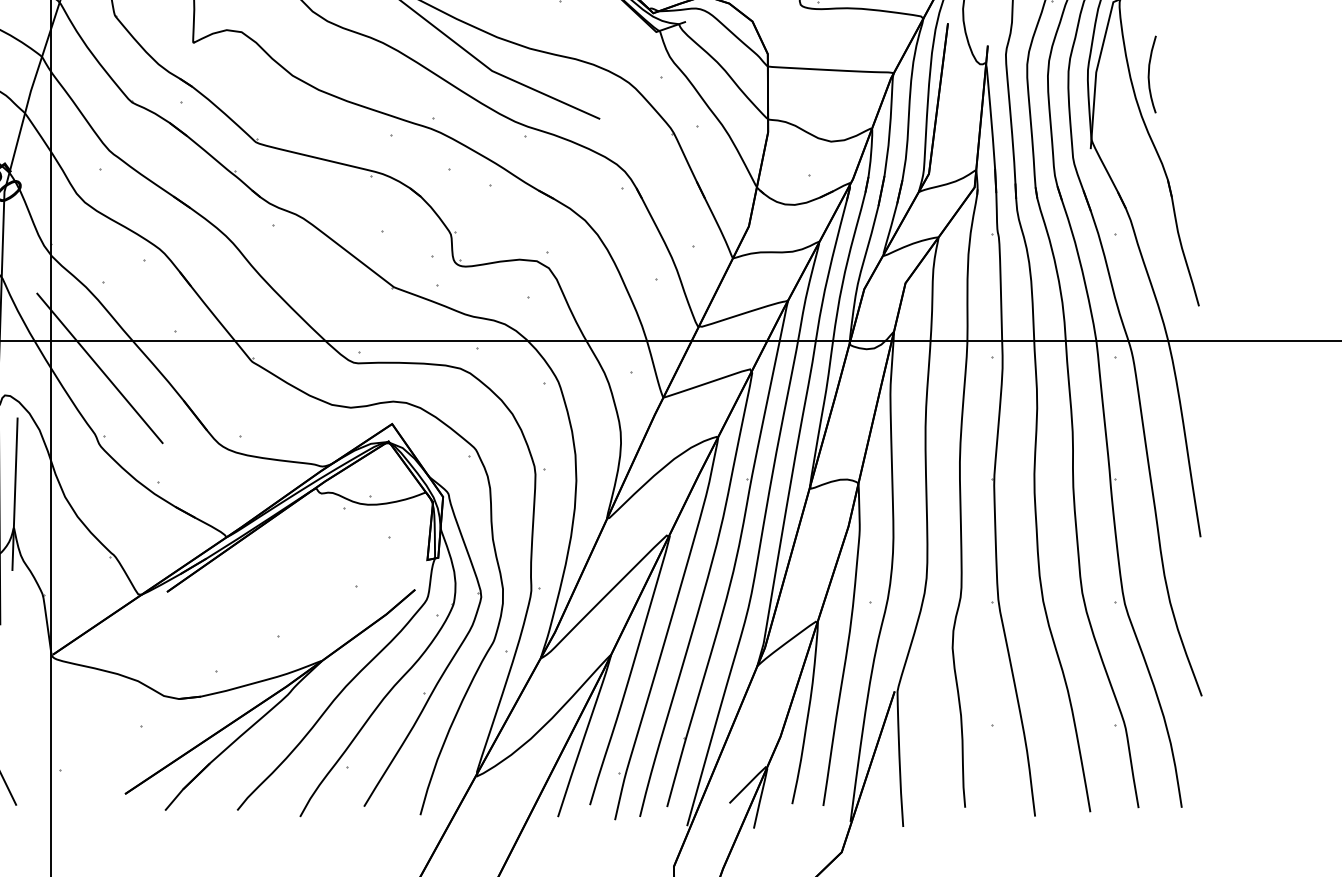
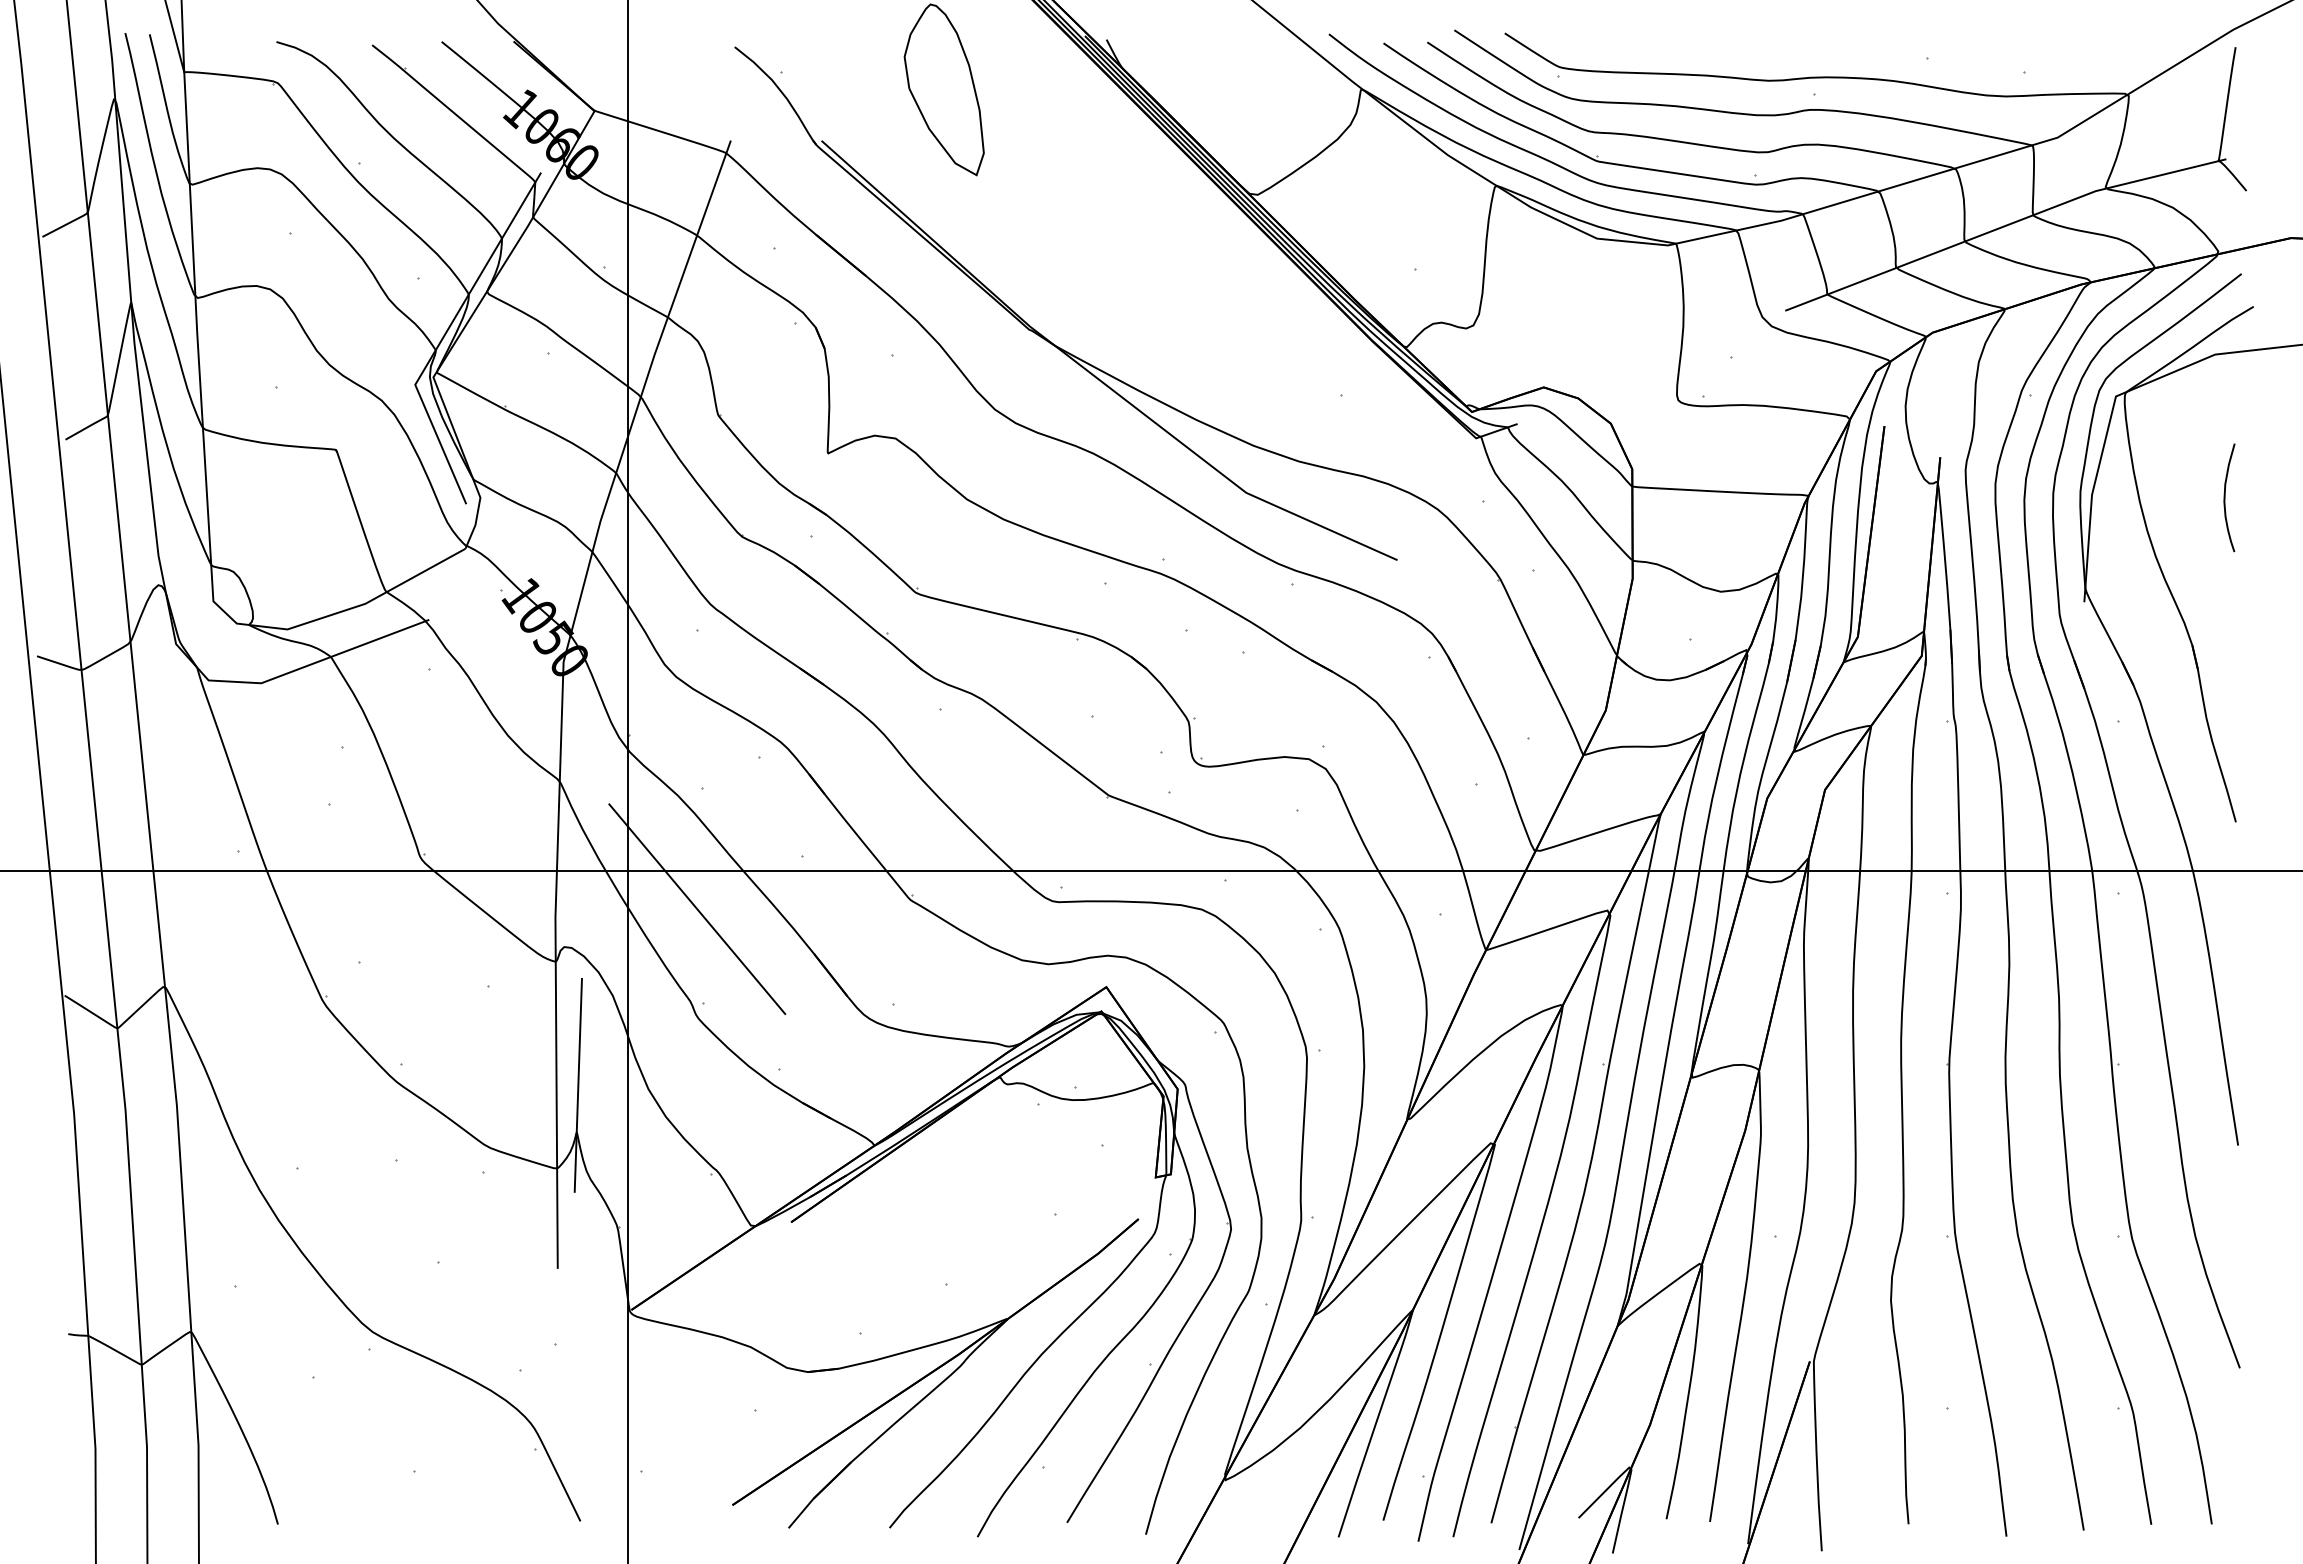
curve: (1149, 74) -> (2225, 497), moved

